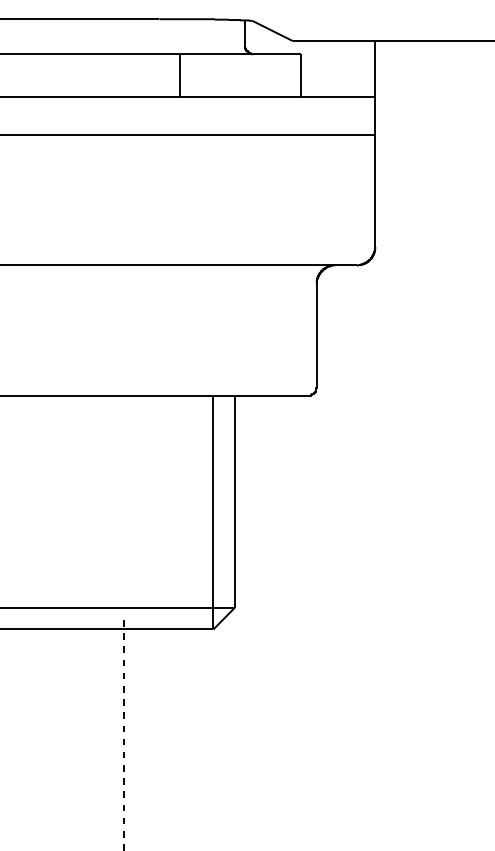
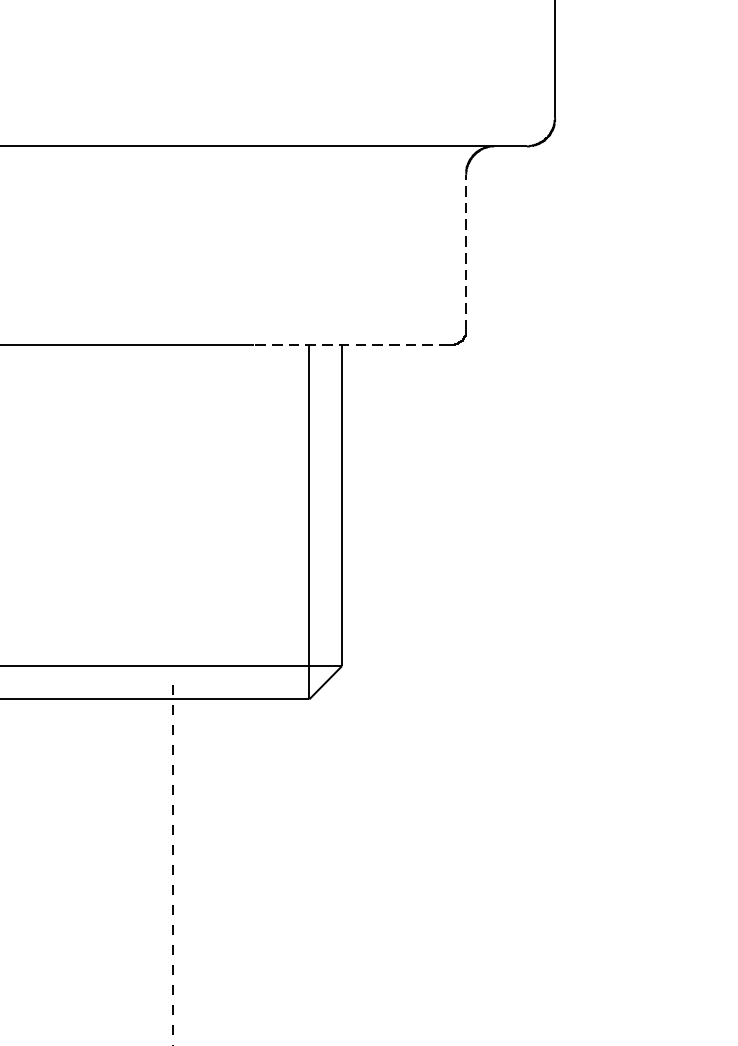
line: (316, 334) -> (465, 251), solid -> dashed
line: (240, 396) -> (350, 345), solid -> dashed

